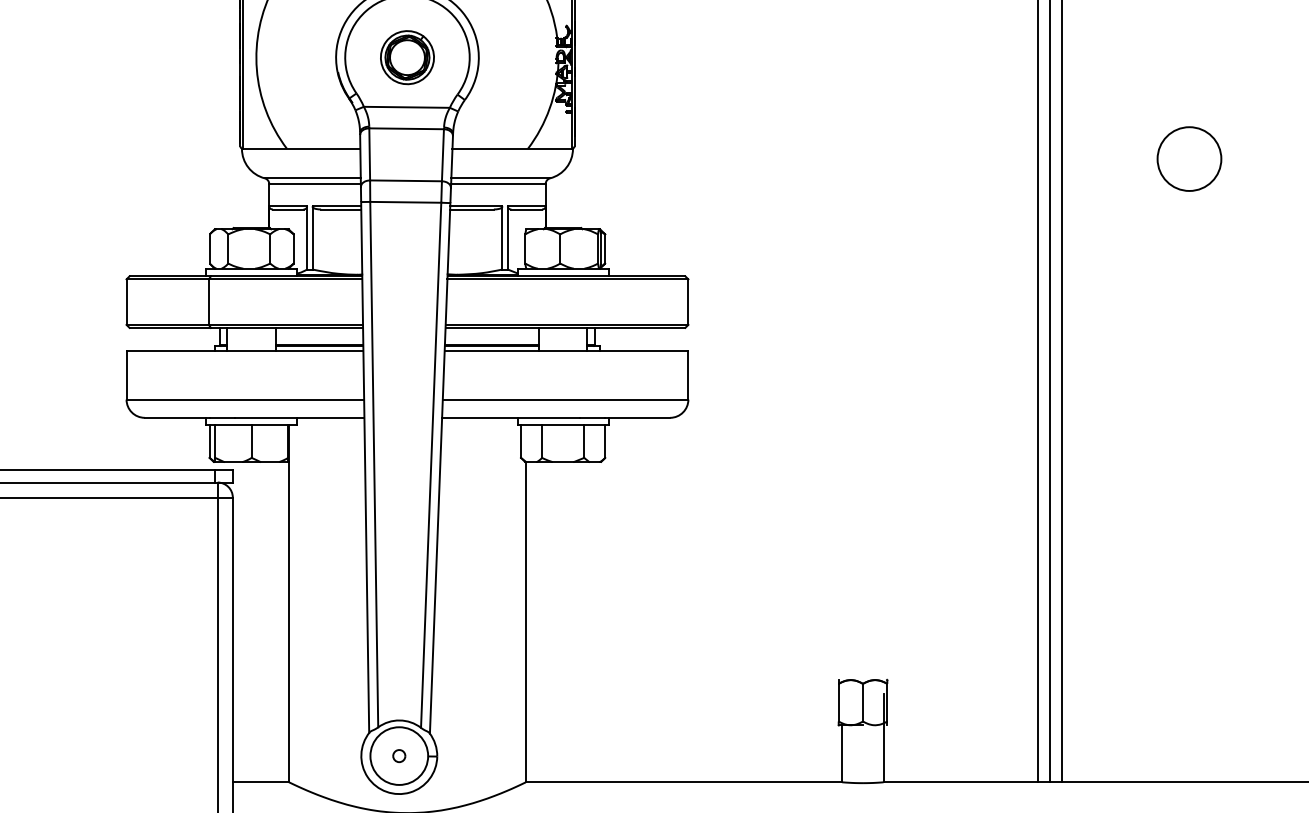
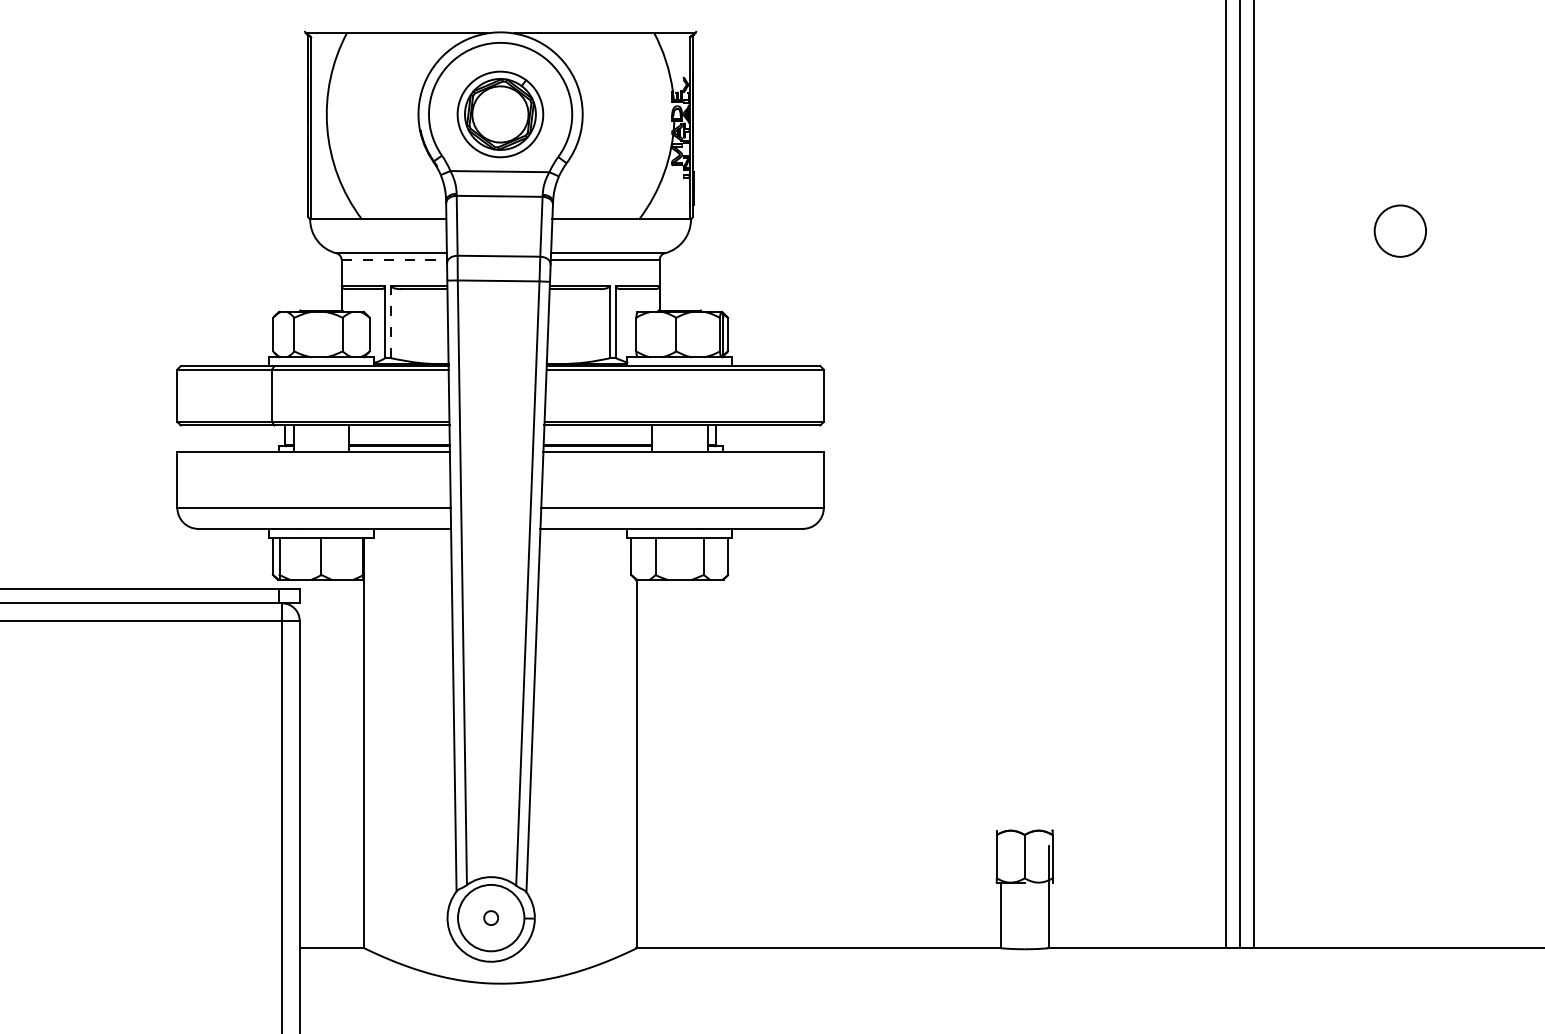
part: (407, 57) -> (500, 114), size x1.4
circle: (1189, 158) -> (1400, 230), size x0.7
line: (315, 184) -> (394, 260), solid -> dashed
line: (312, 237) -> (391, 321), solid -> dashed

